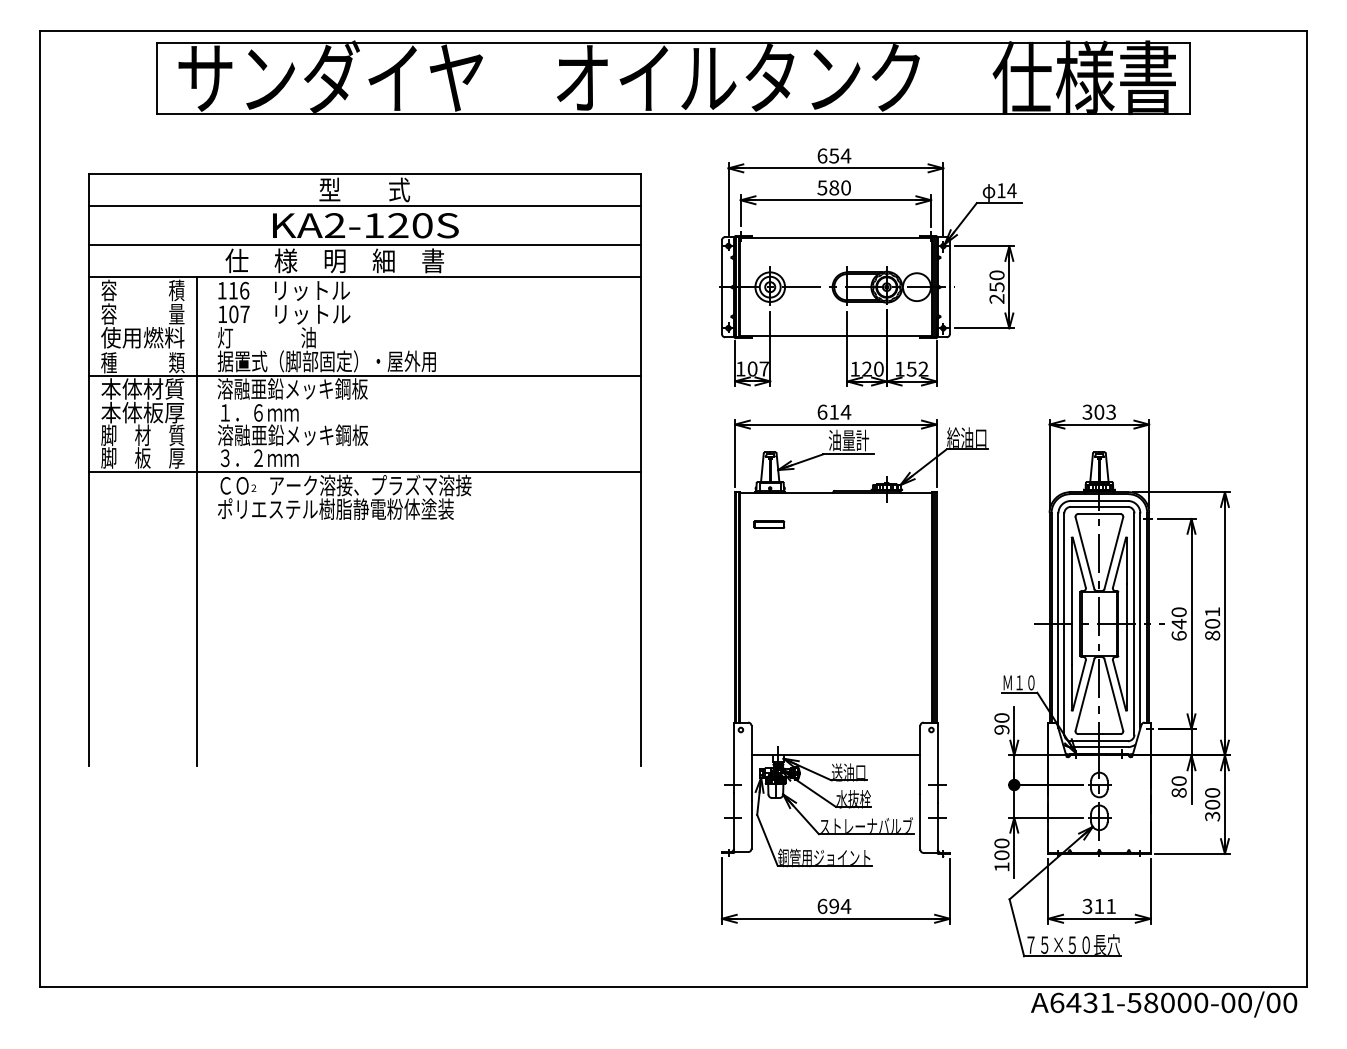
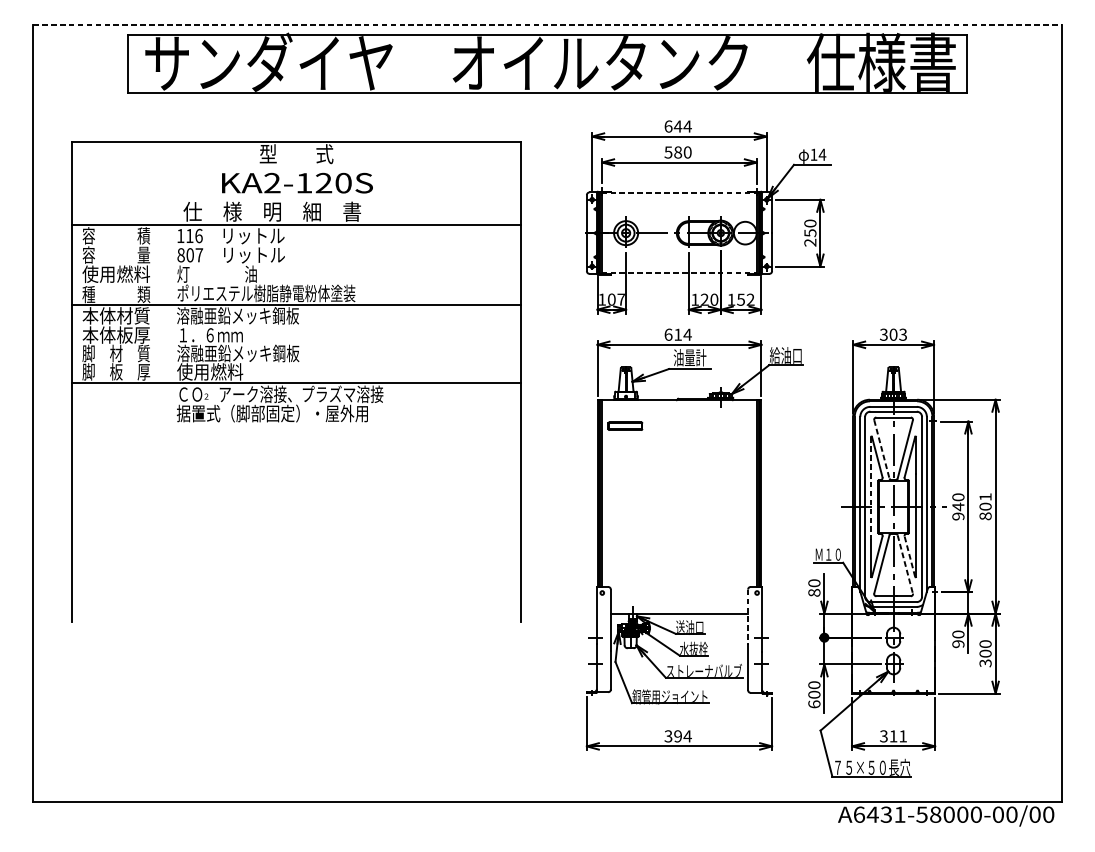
line: (673, 31) -> (547, 25), solid -> dashed
text: (833, 155) -> (677, 126), 654 -> 644
line: (364, 206) -> (296, 167), removed
line: (835, 237) -> (679, 192), solid -> dashed
line: (364, 245) -> (296, 199), removed
text: (222, 314) -> (181, 255), 107 -> 807
line: (835, 336) -> (679, 273), solid -> dashed
text: (326, 361) -> (265, 293), 据置式（脚部固定）・屋外用 -> ポリエステル樹脂静電粉体塗装
text: (257, 457) -> (209, 371), ３．２ｍｍ -> 使用燃料
text: (335, 509) -> (272, 413), ポリエステル樹脂静電粉体塗装 -> 据置式（脚部固定）・屋外用
line: (197, 520) -> (160, 422), removed
part: (769, 524) -> (625, 426), size x1.4
line: (1085, 553) -> (882, 449), solid -> dashed
line: (1071, 601) -> (870, 488), solid -> dashed
text: (1178, 635) -> (957, 516), 640 -> 940
line: (1119, 685) -> (909, 556), solid -> dashed
line: (1113, 695) -> (905, 564), solid -> dashed
text: (1001, 729) -> (814, 592), 90 -> 80
line: (920, 760) -> (748, 617), solid -> dashed
text: (1178, 792) -> (957, 643), 80 -> 90
text: (1001, 866) -> (814, 703), 100 -> 600
text: (822, 905) -> (668, 735), 694 -> 394

